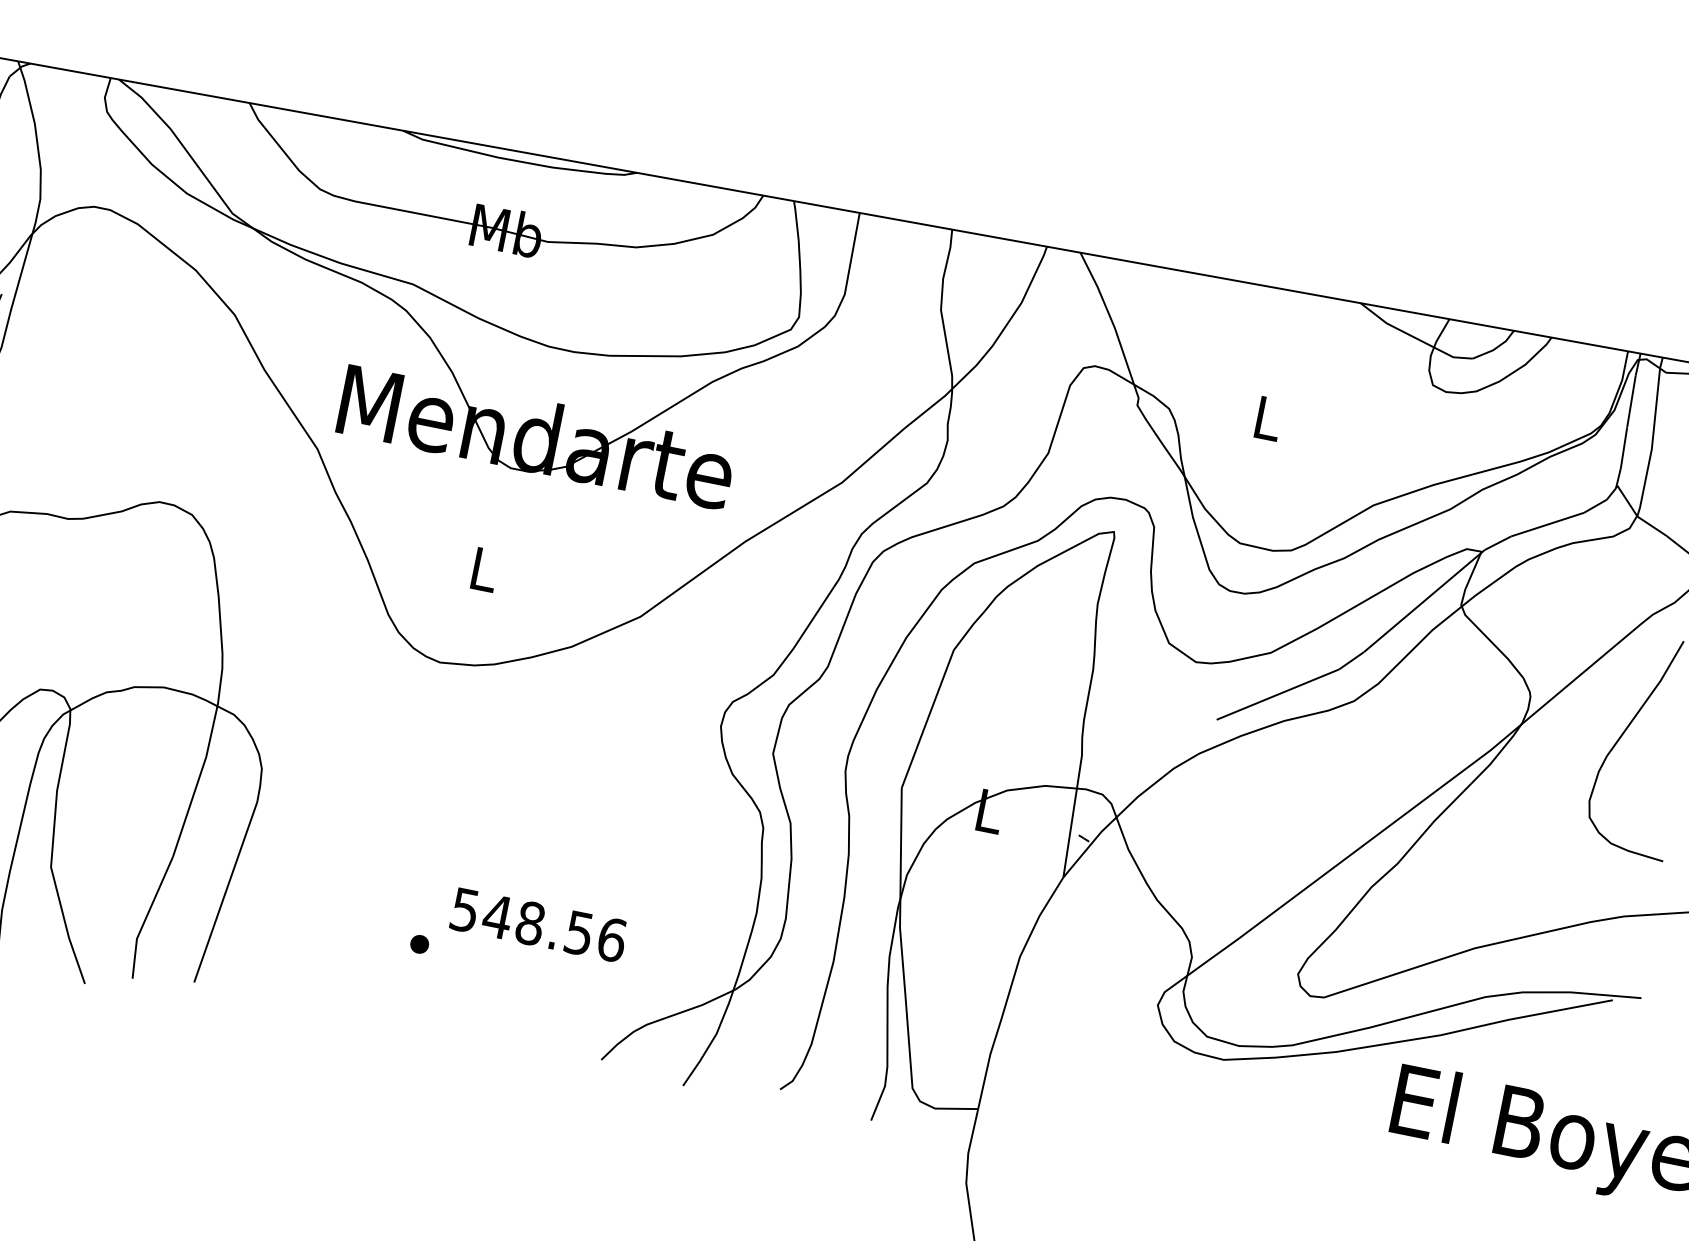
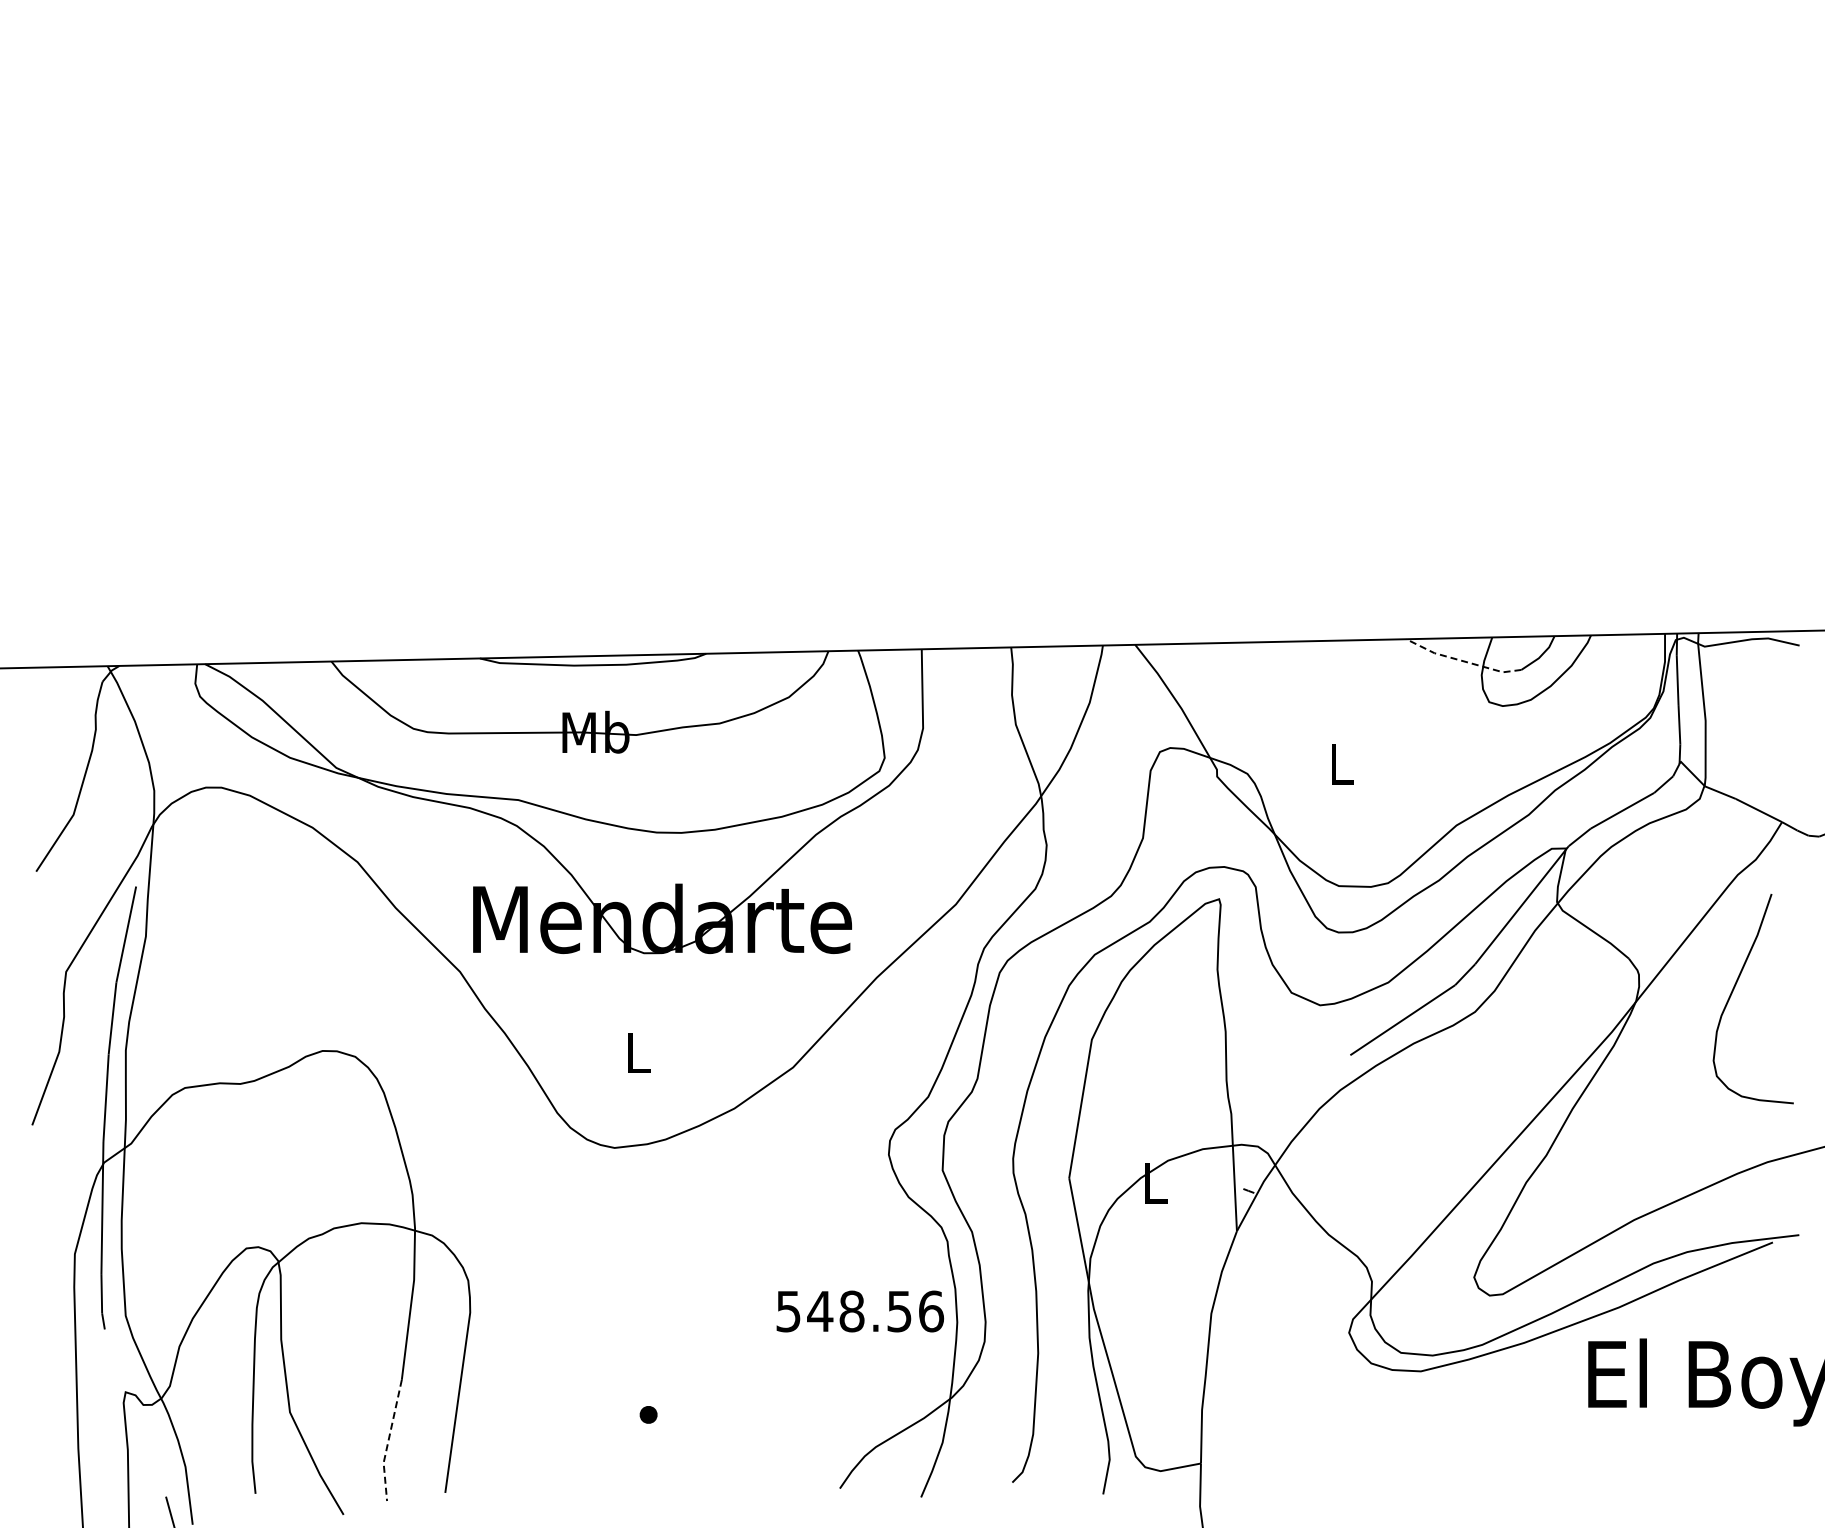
line: (1414, 336) -> (1462, 660), solid -> dashed
line: (146, 916) -> (388, 1440), solid -> dashed
text: (539, 925) -> (860, 1311), moved

